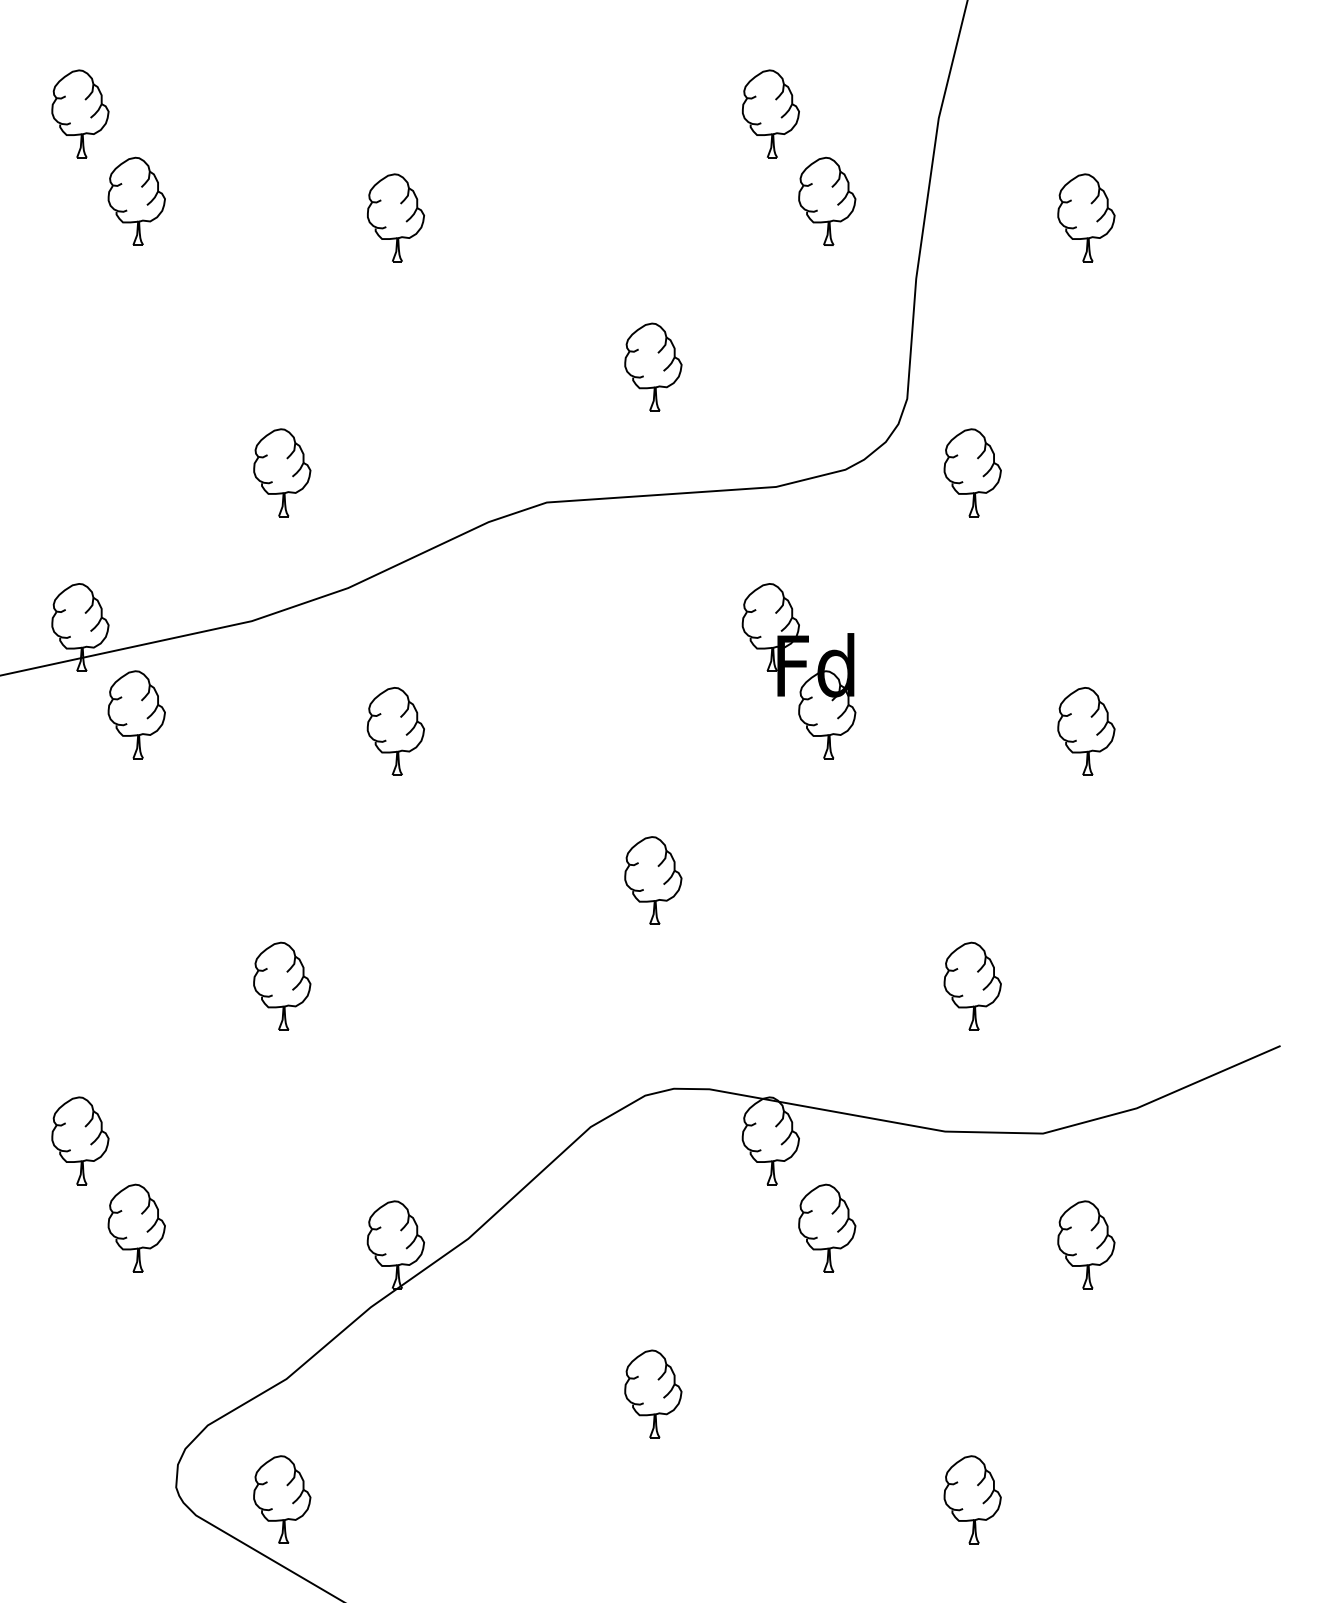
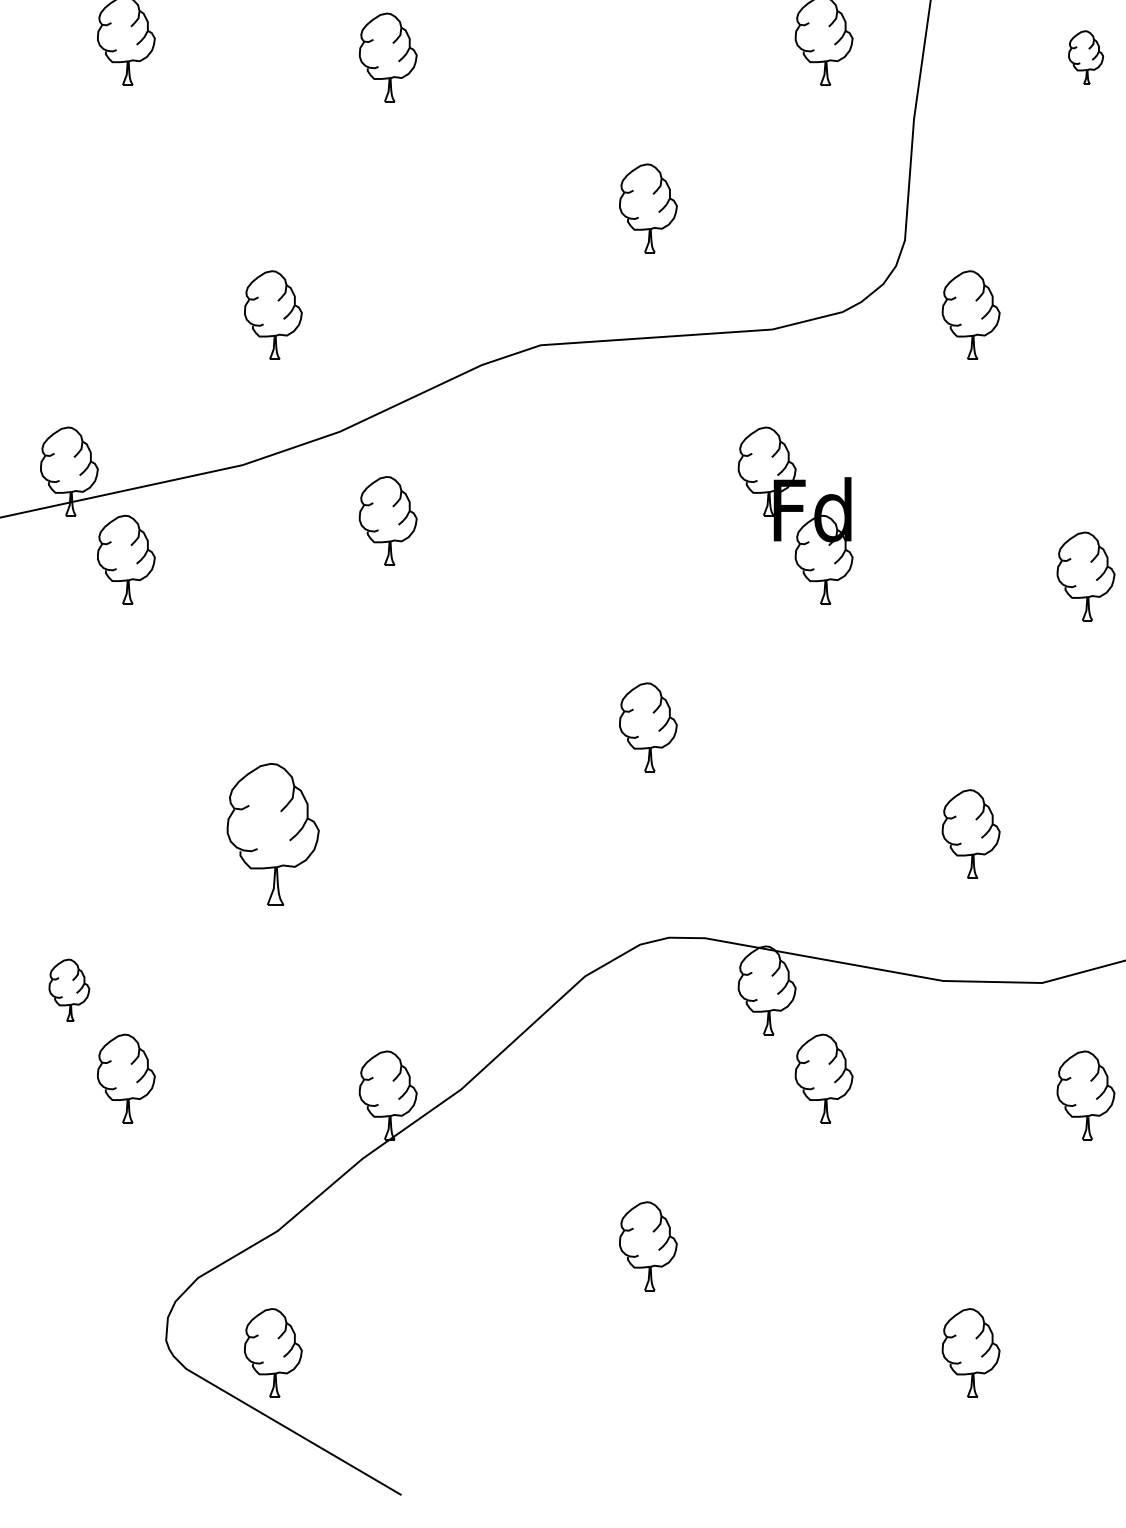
part: (1086, 217) -> (1086, 57), size x0.6
part: (395, 731) -> (387, 521), moved
part: (282, 985) -> (273, 833), size x1.6
part: (80, 1140) -> (69, 989), size x0.7

